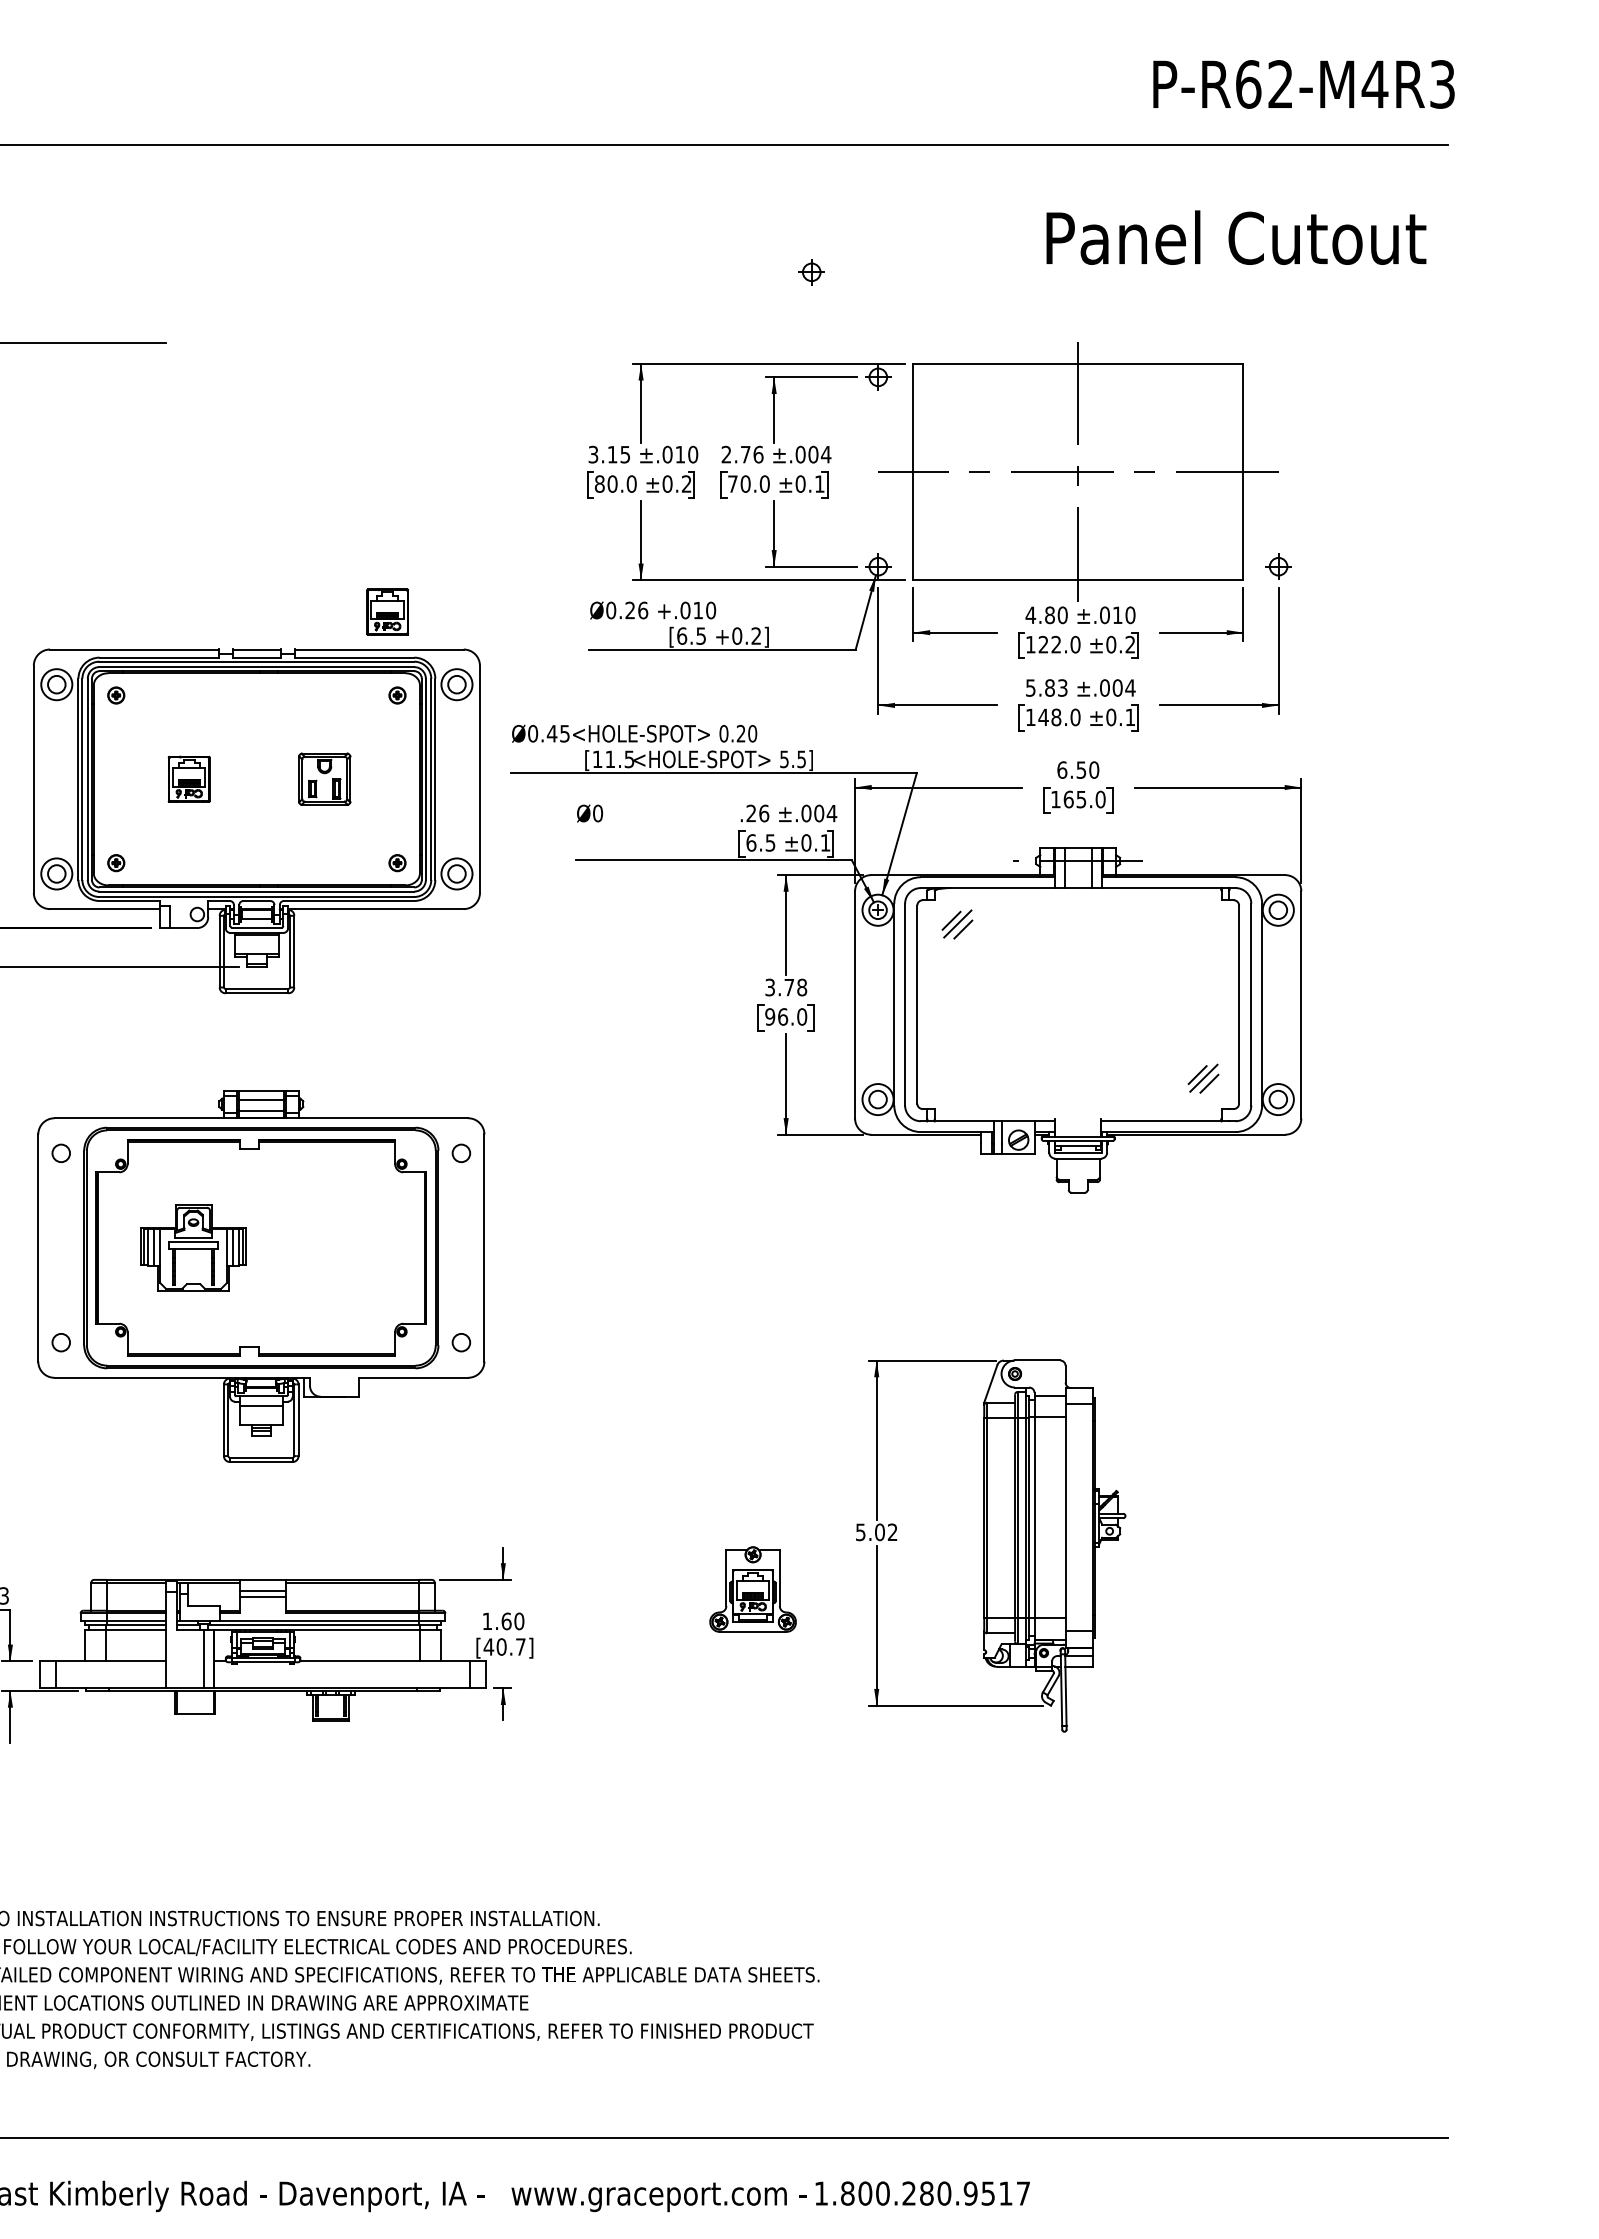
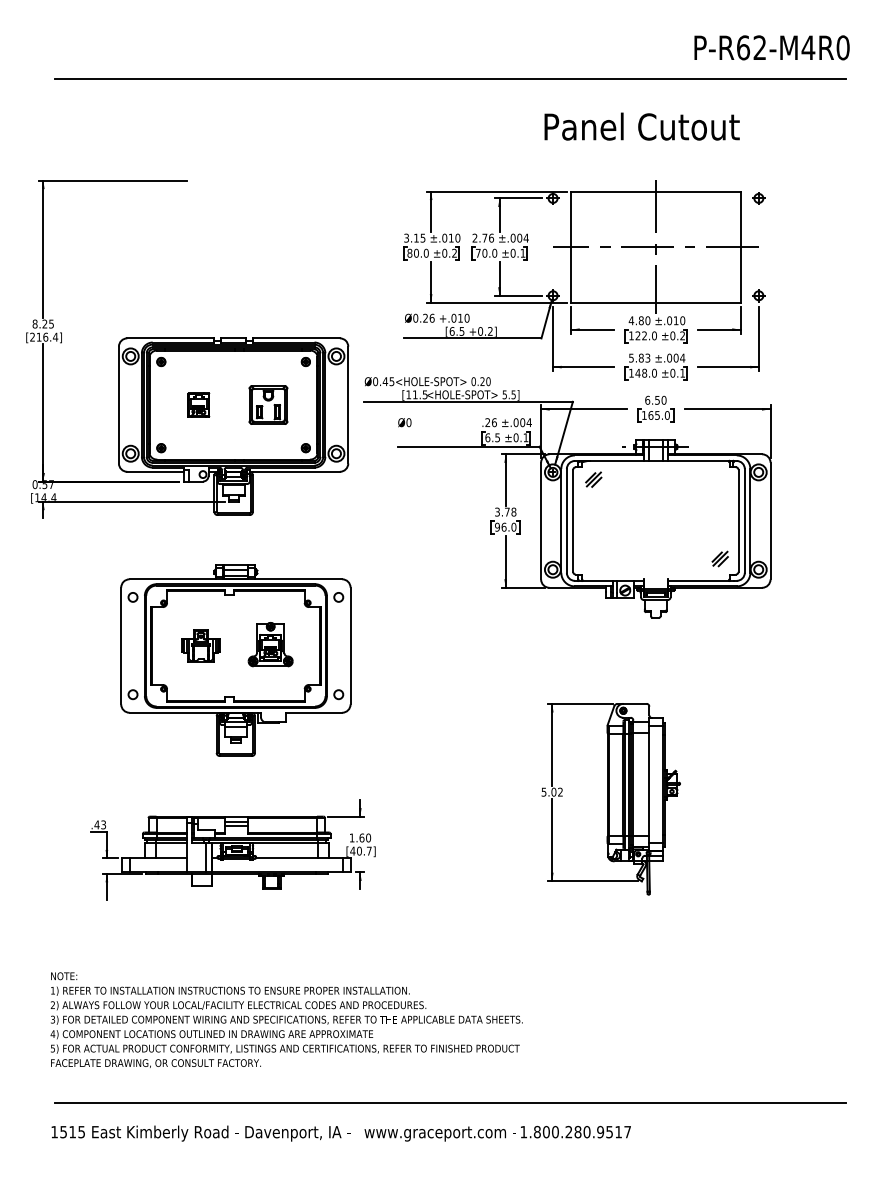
text: (1441, 83) -> (842, 47), P-R62-M4R3 -> P-R62-M4R0
text: (1235, 237) -> (641, 126), moved
part: (811, 272) -> (758, 198), moved
part: (387, 610) -> (300, 318), removed
part: (324, 778) -> (268, 404), size x1.43
part: (192, 1246) -> (200, 645), size x0.71
part: (752, 1589) -> (270, 644), moved

